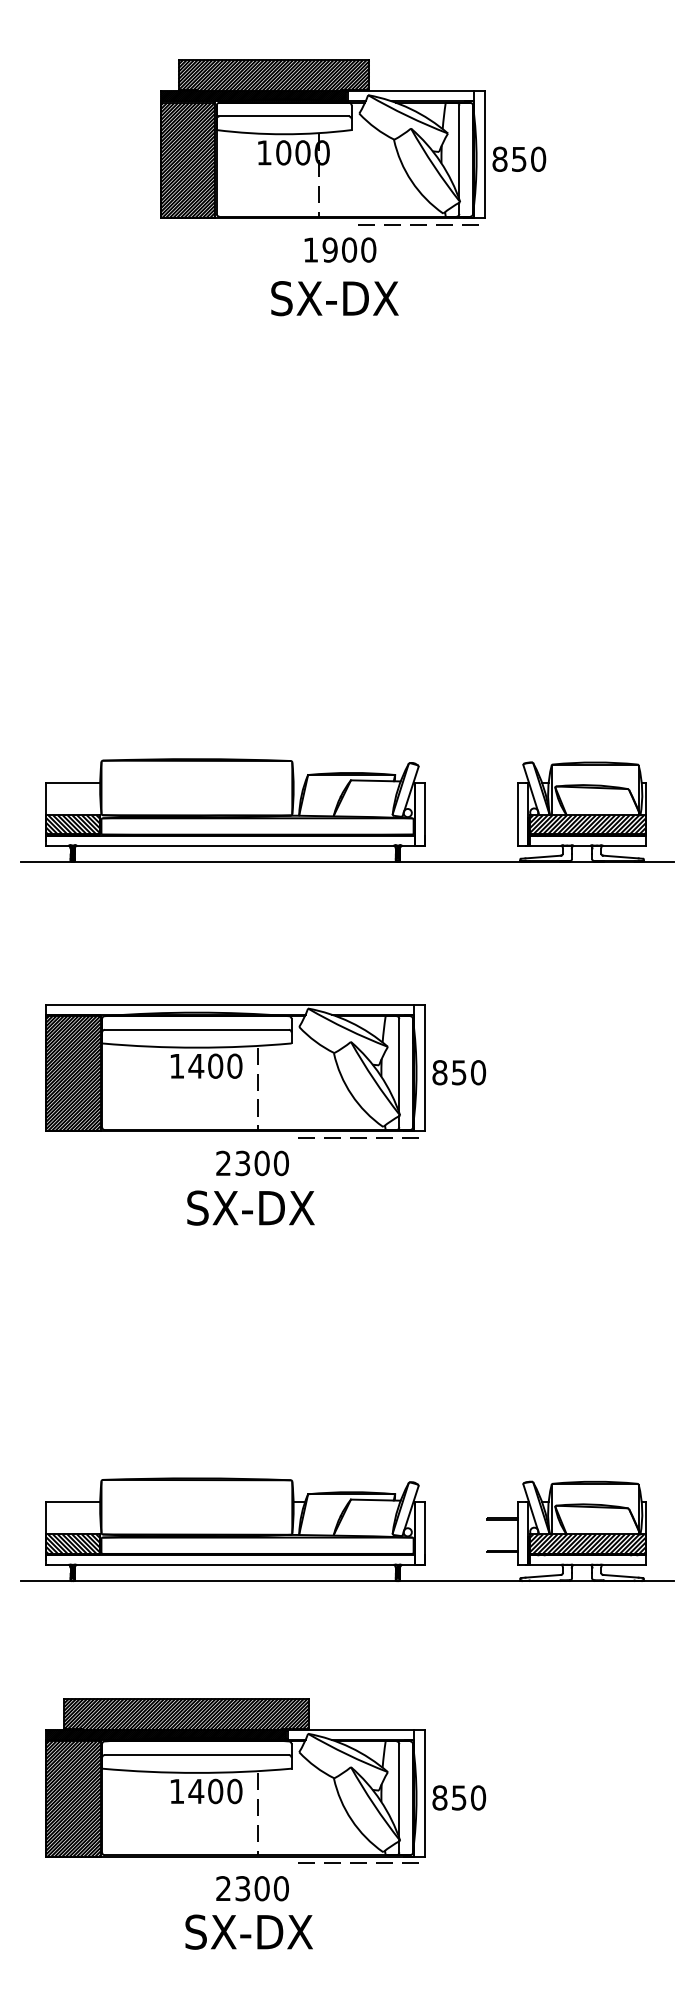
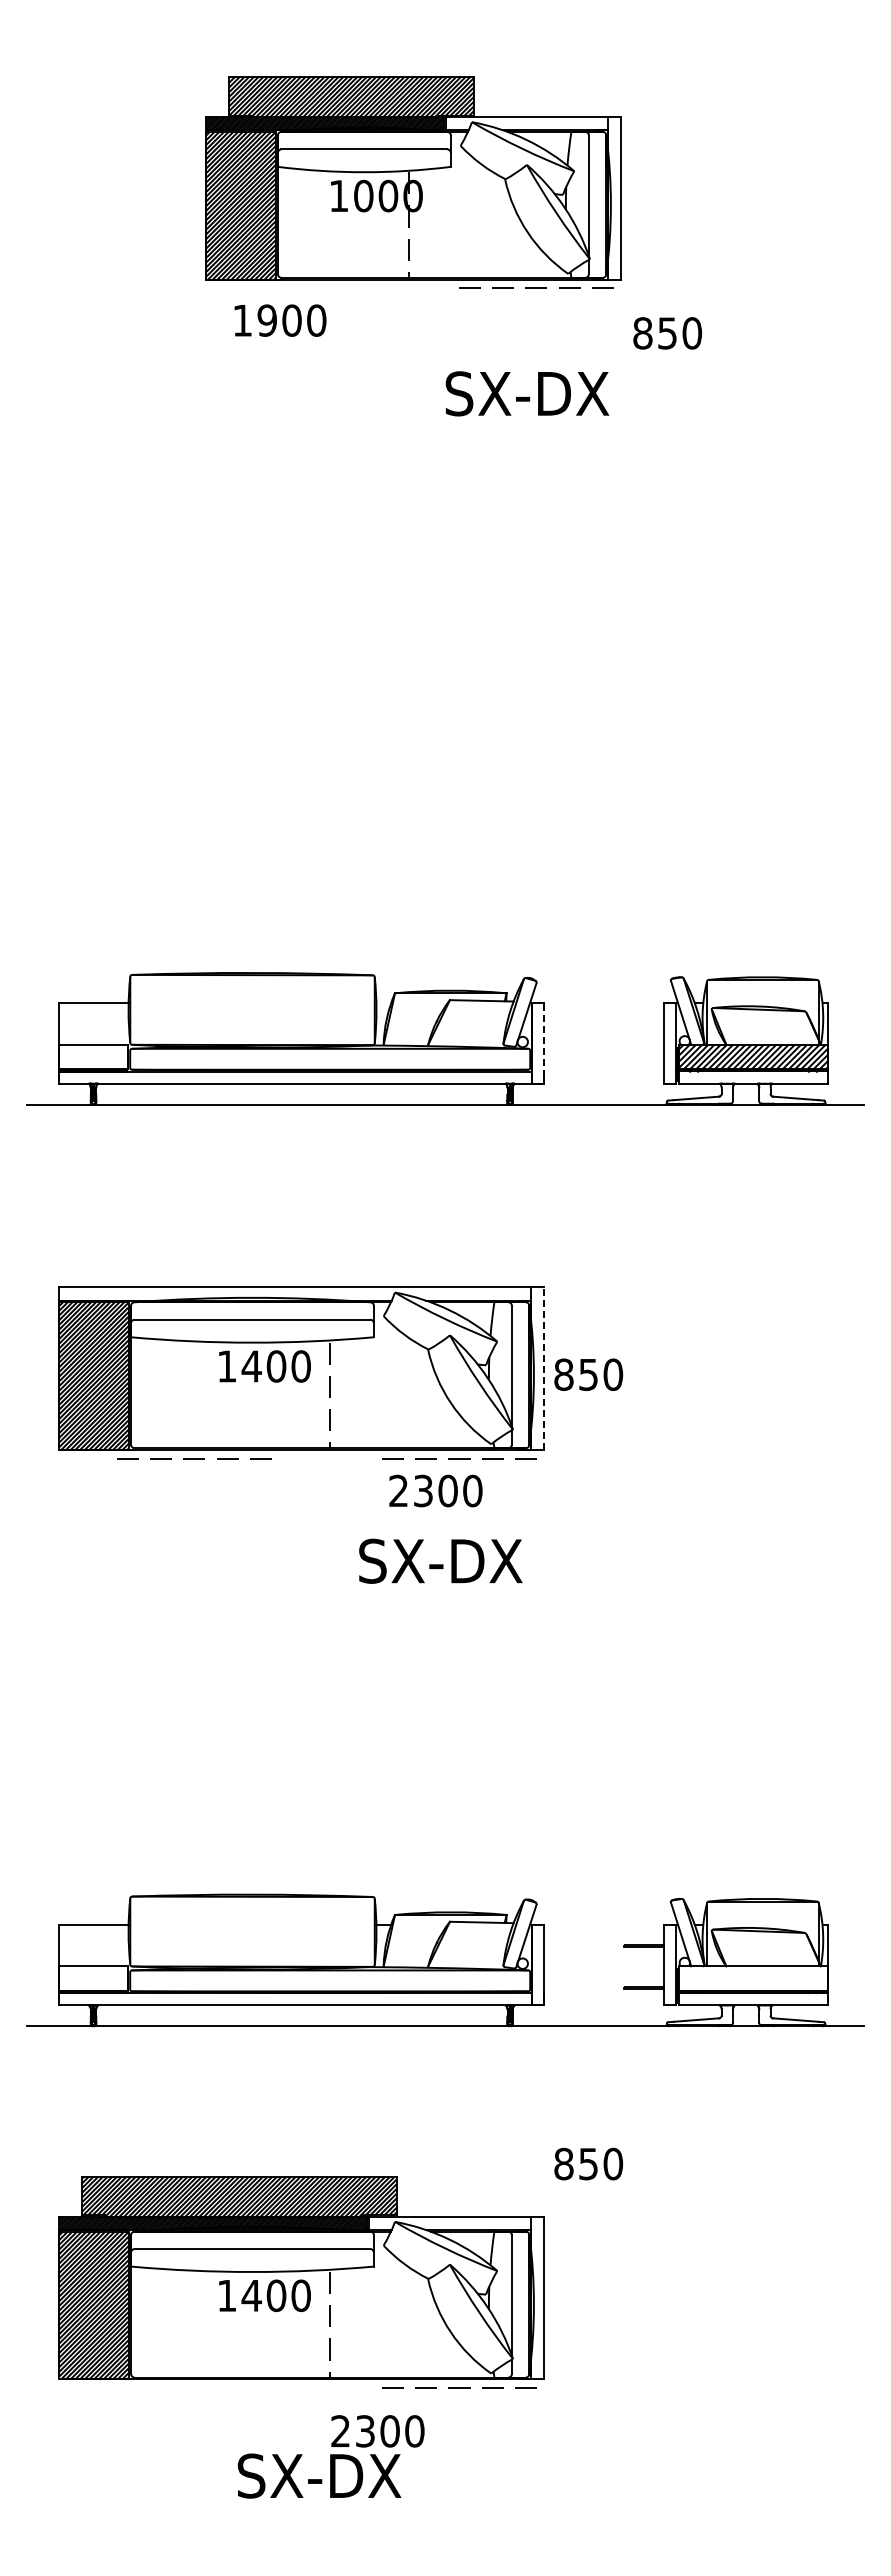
text: (519, 159) -> (667, 333), moved
text: (340, 249) -> (280, 320), moved
text: (335, 298) -> (527, 393), moved
line: (424, 814) -> (544, 1043), solid -> dashed
hatch: (72, 824) -> (93, 1056), removed
line: (424, 1067) -> (544, 1368), solid -> dashed
line: (151, 1138) -> (194, 1458), added
text: (252, 1163) -> (435, 1490), moved
text: (250, 1207) -> (440, 1560), moved
hatch: (72, 1543) -> (93, 1978), removed
hatch: (587, 1543) -> (753, 1978), removed
text: (459, 1797) -> (588, 2163), moved
text: (252, 1888) -> (377, 2431), moved

